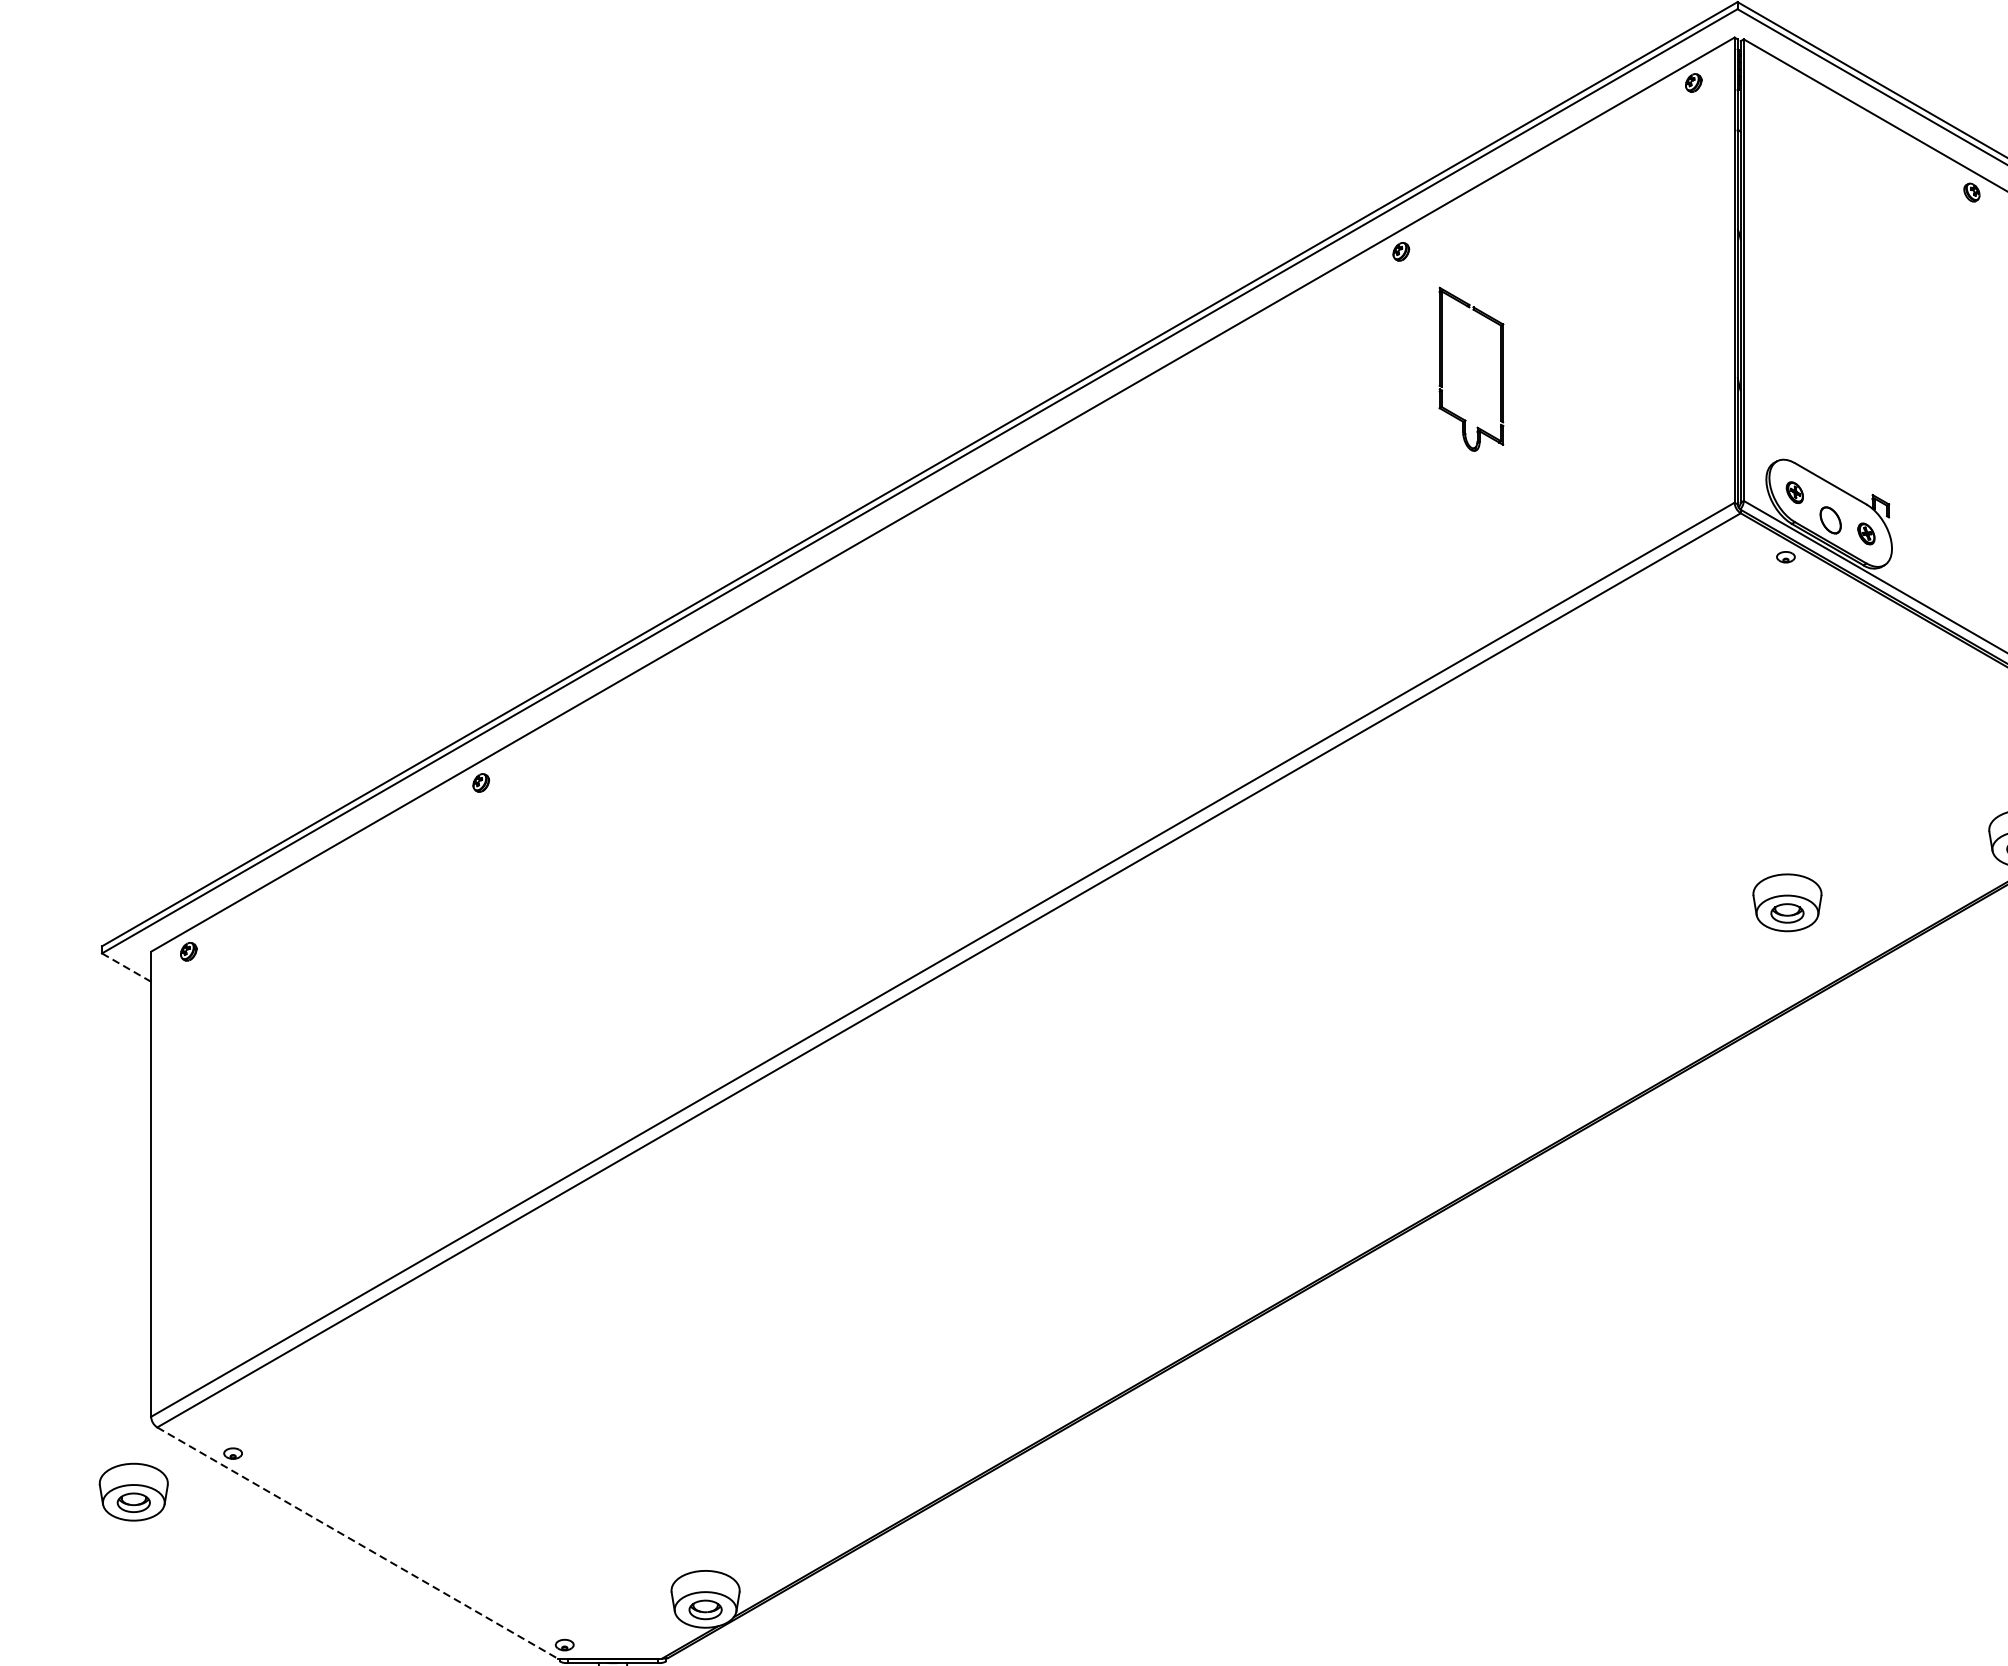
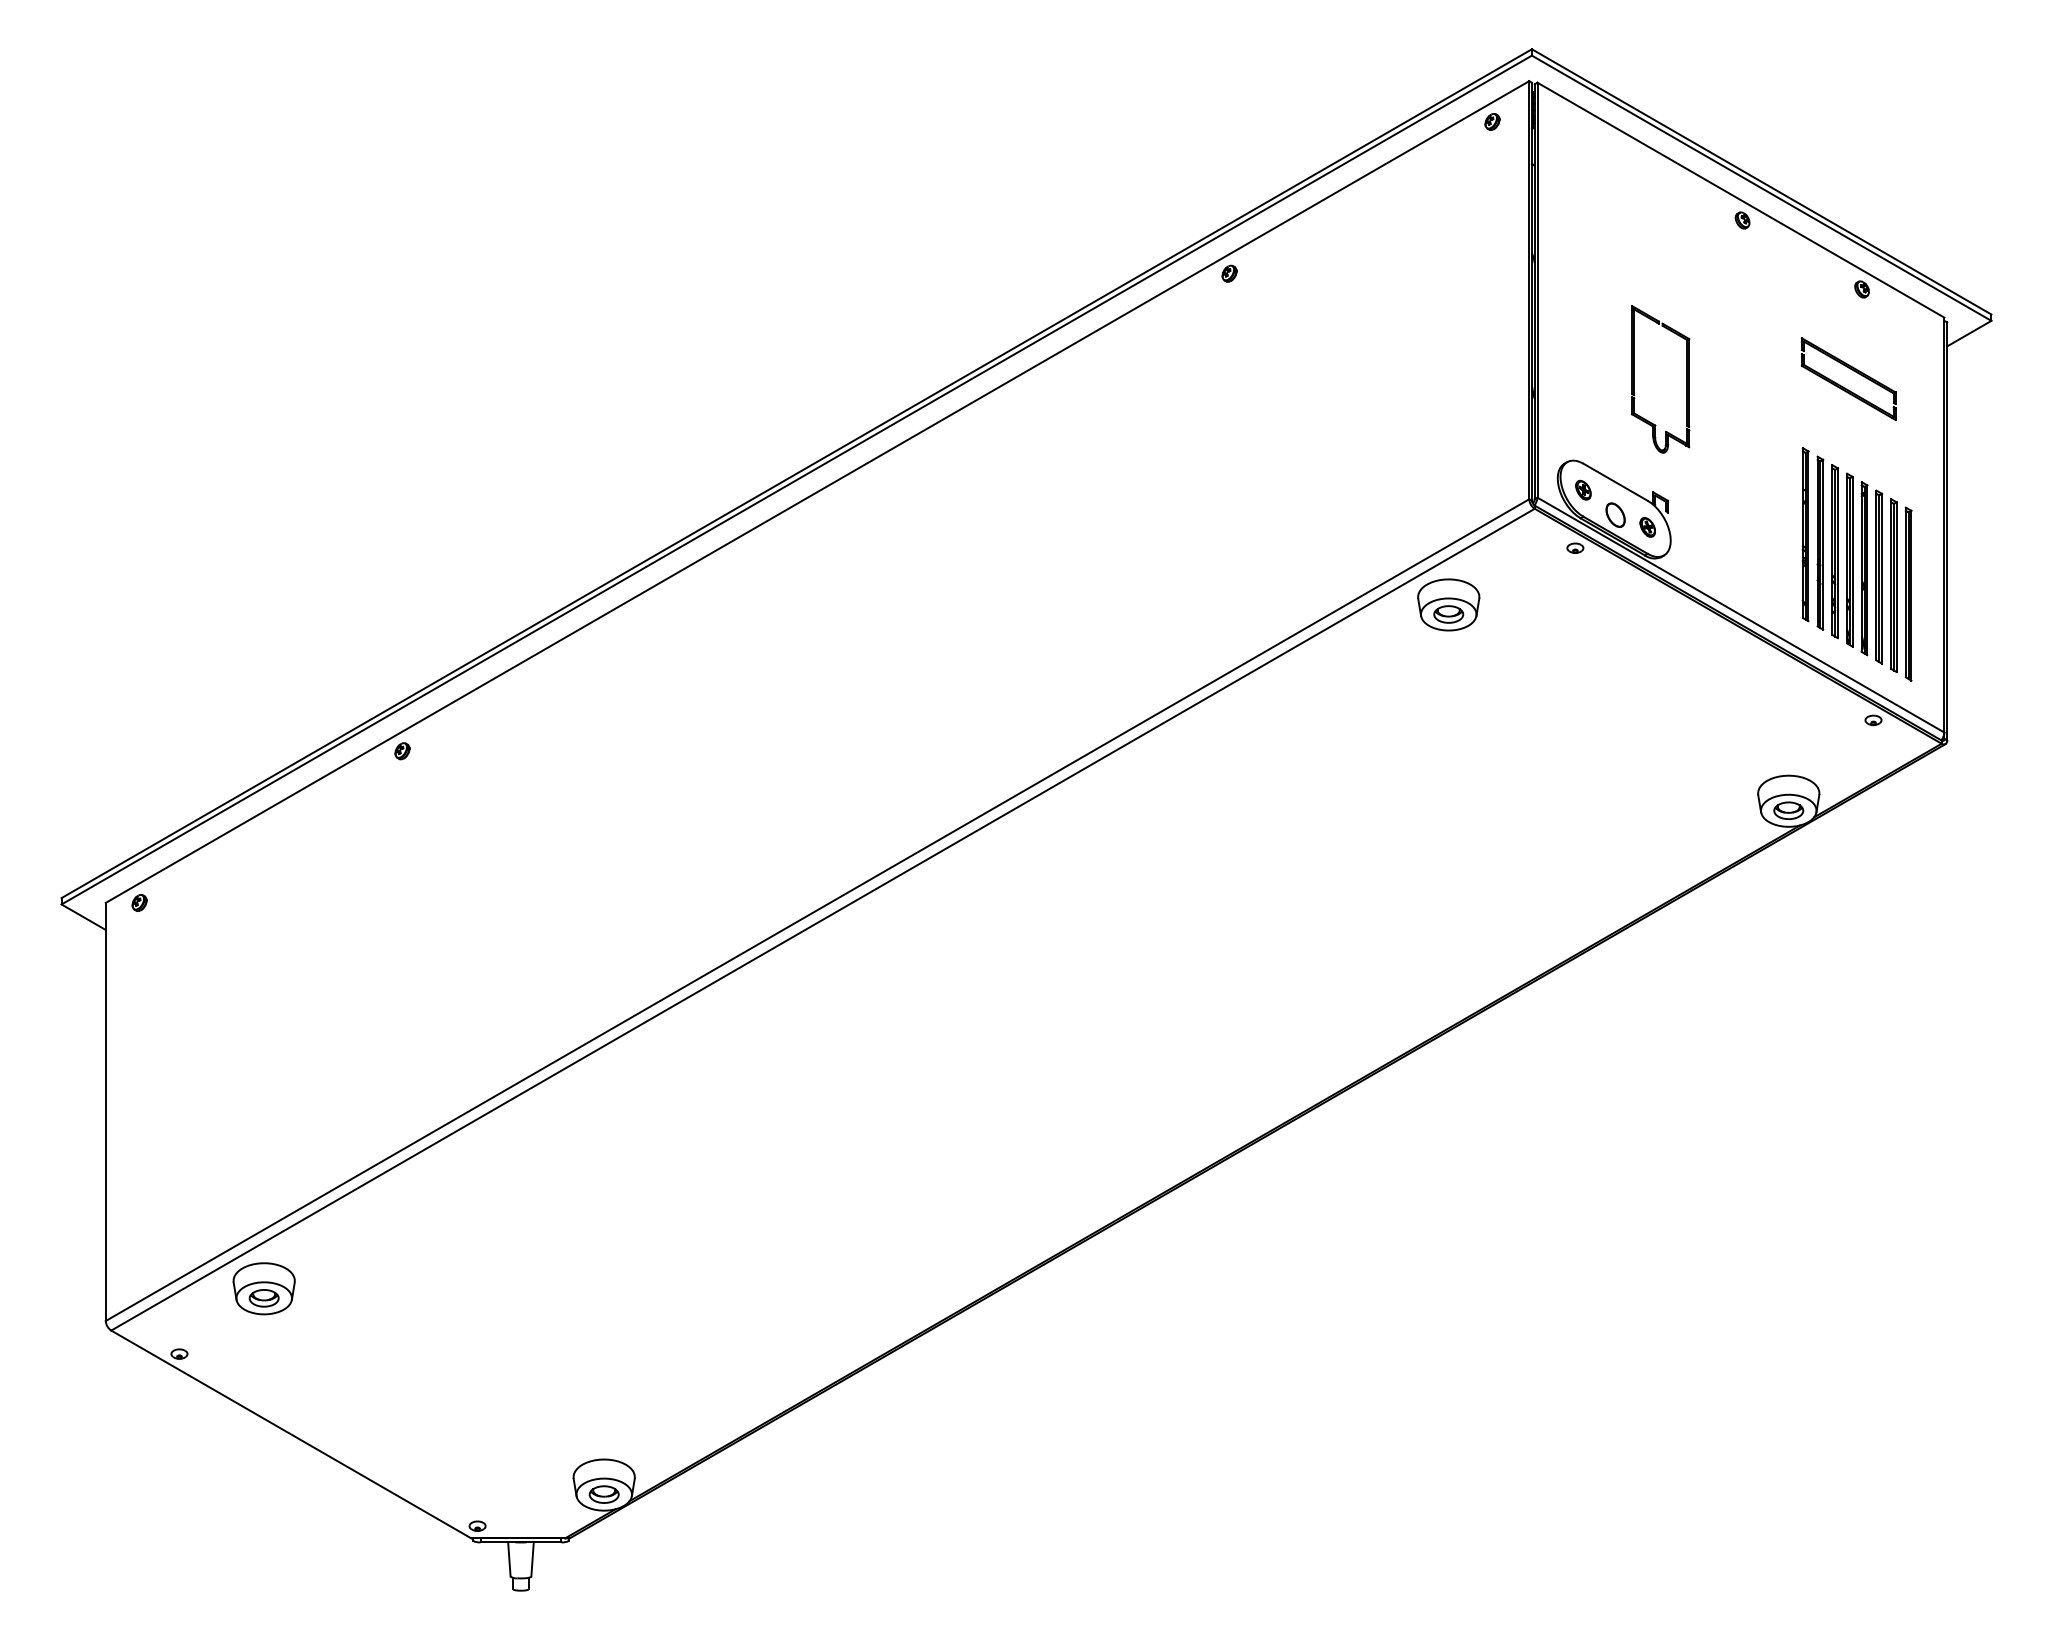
part: (1442, 369) -> (1634, 379), moved
part: (1787, 902) -> (1448, 604), moved
line: (126, 967) -> (83, 917), dashed -> solid
part: (133, 1491) -> (263, 1288), moved
line: (357, 1543) -> (291, 1434), dashed -> solid

